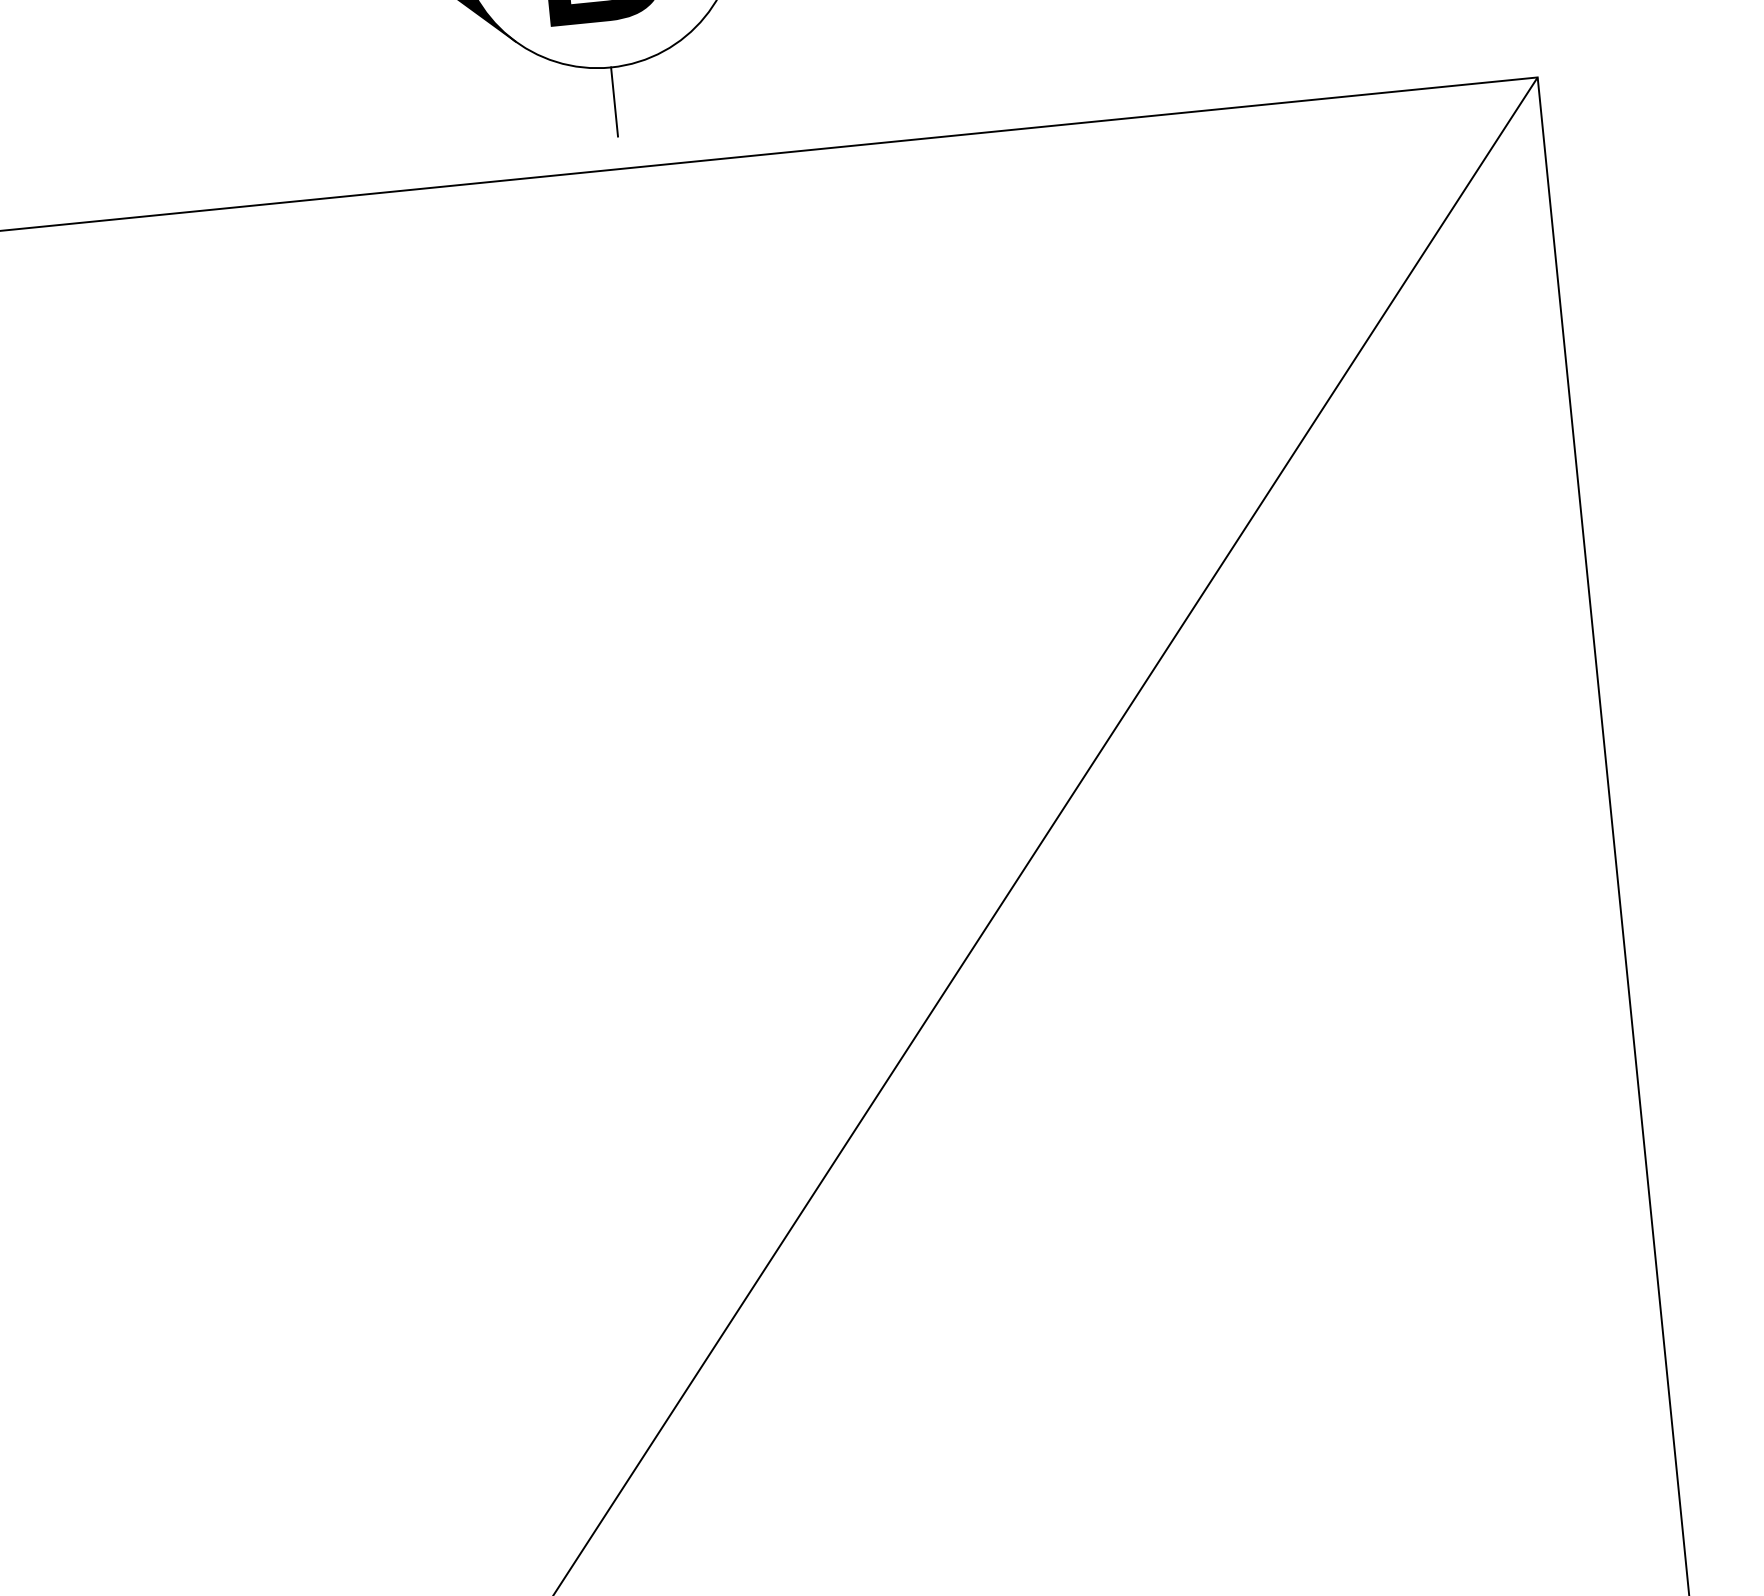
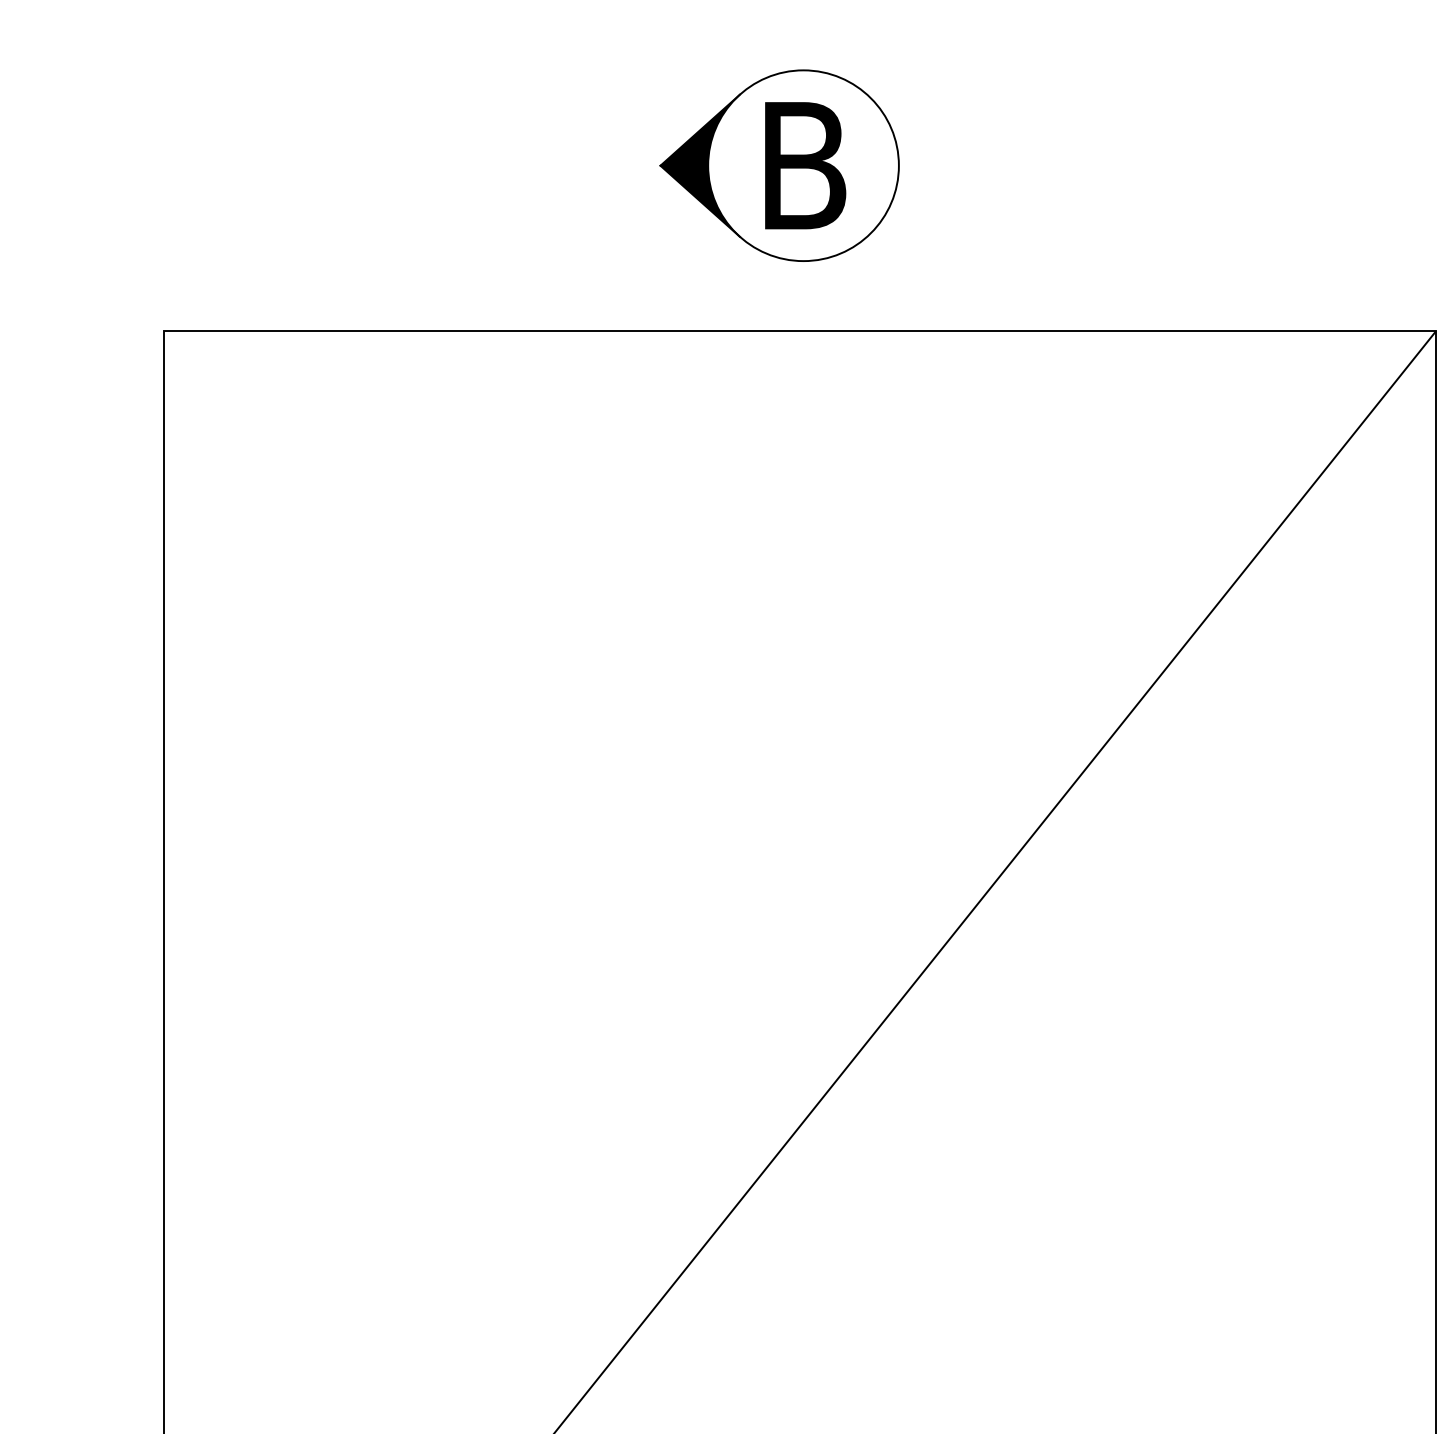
line: (614, 101) -> (803, 284), removed

